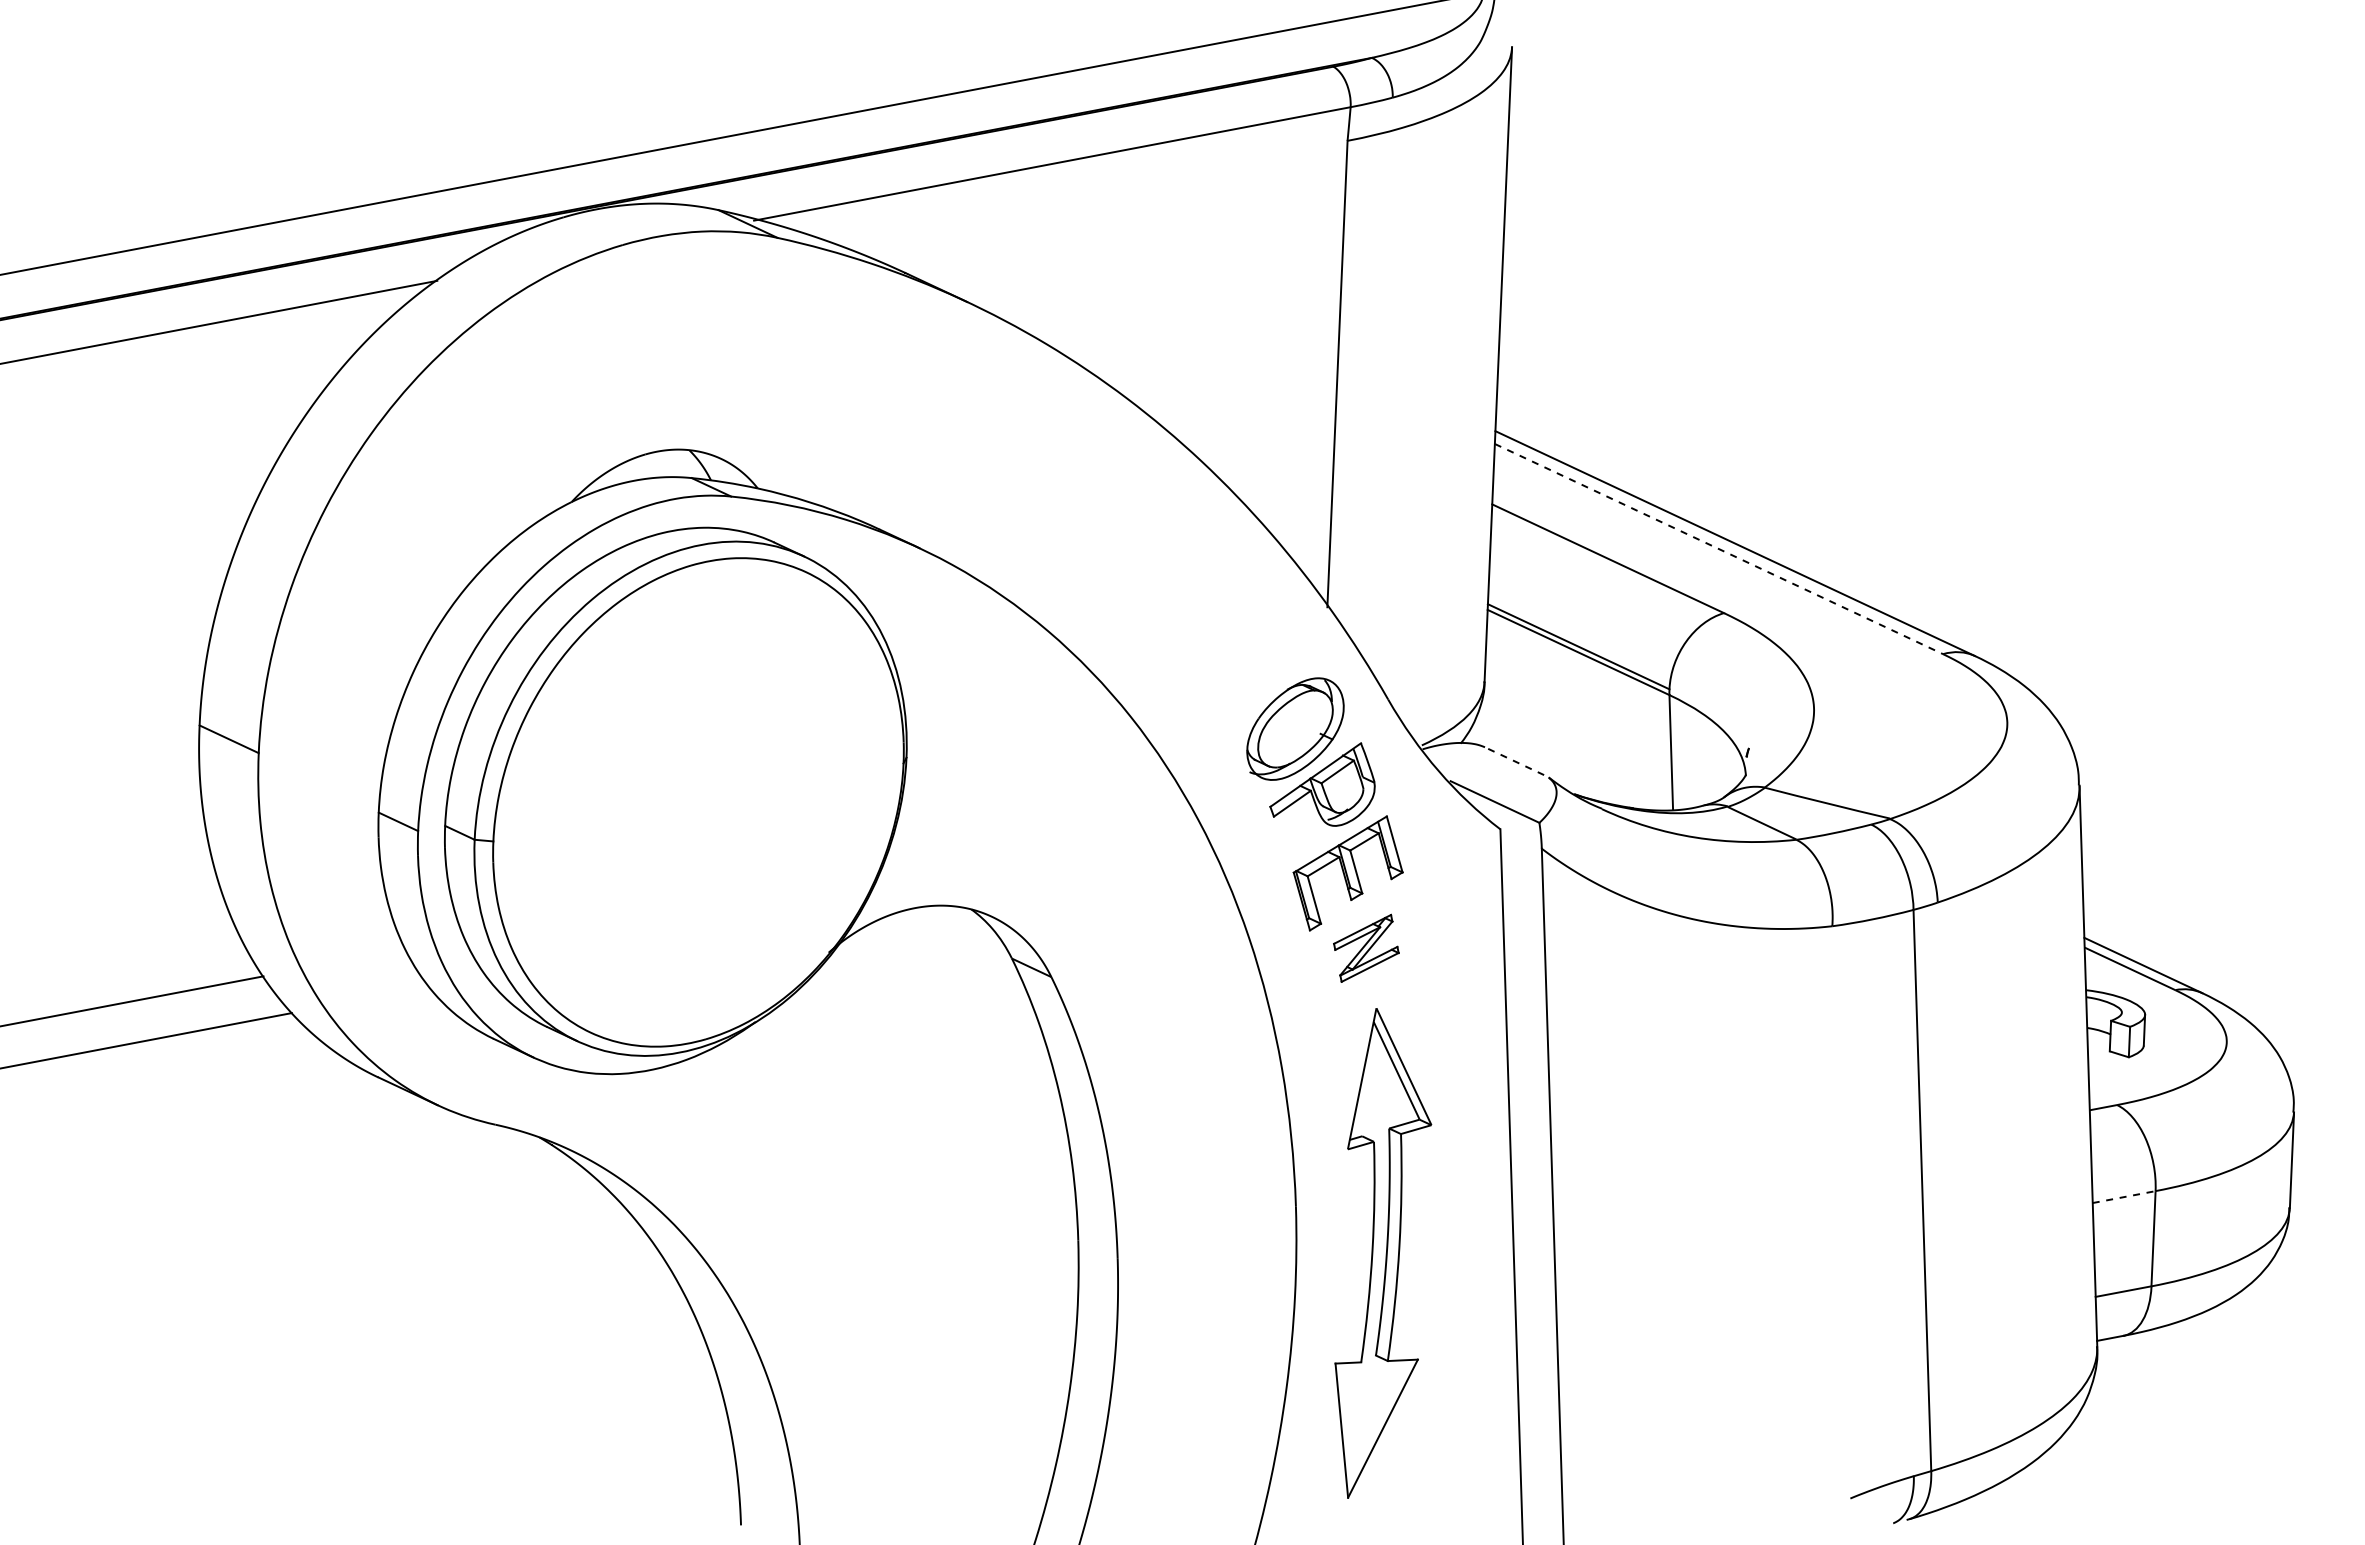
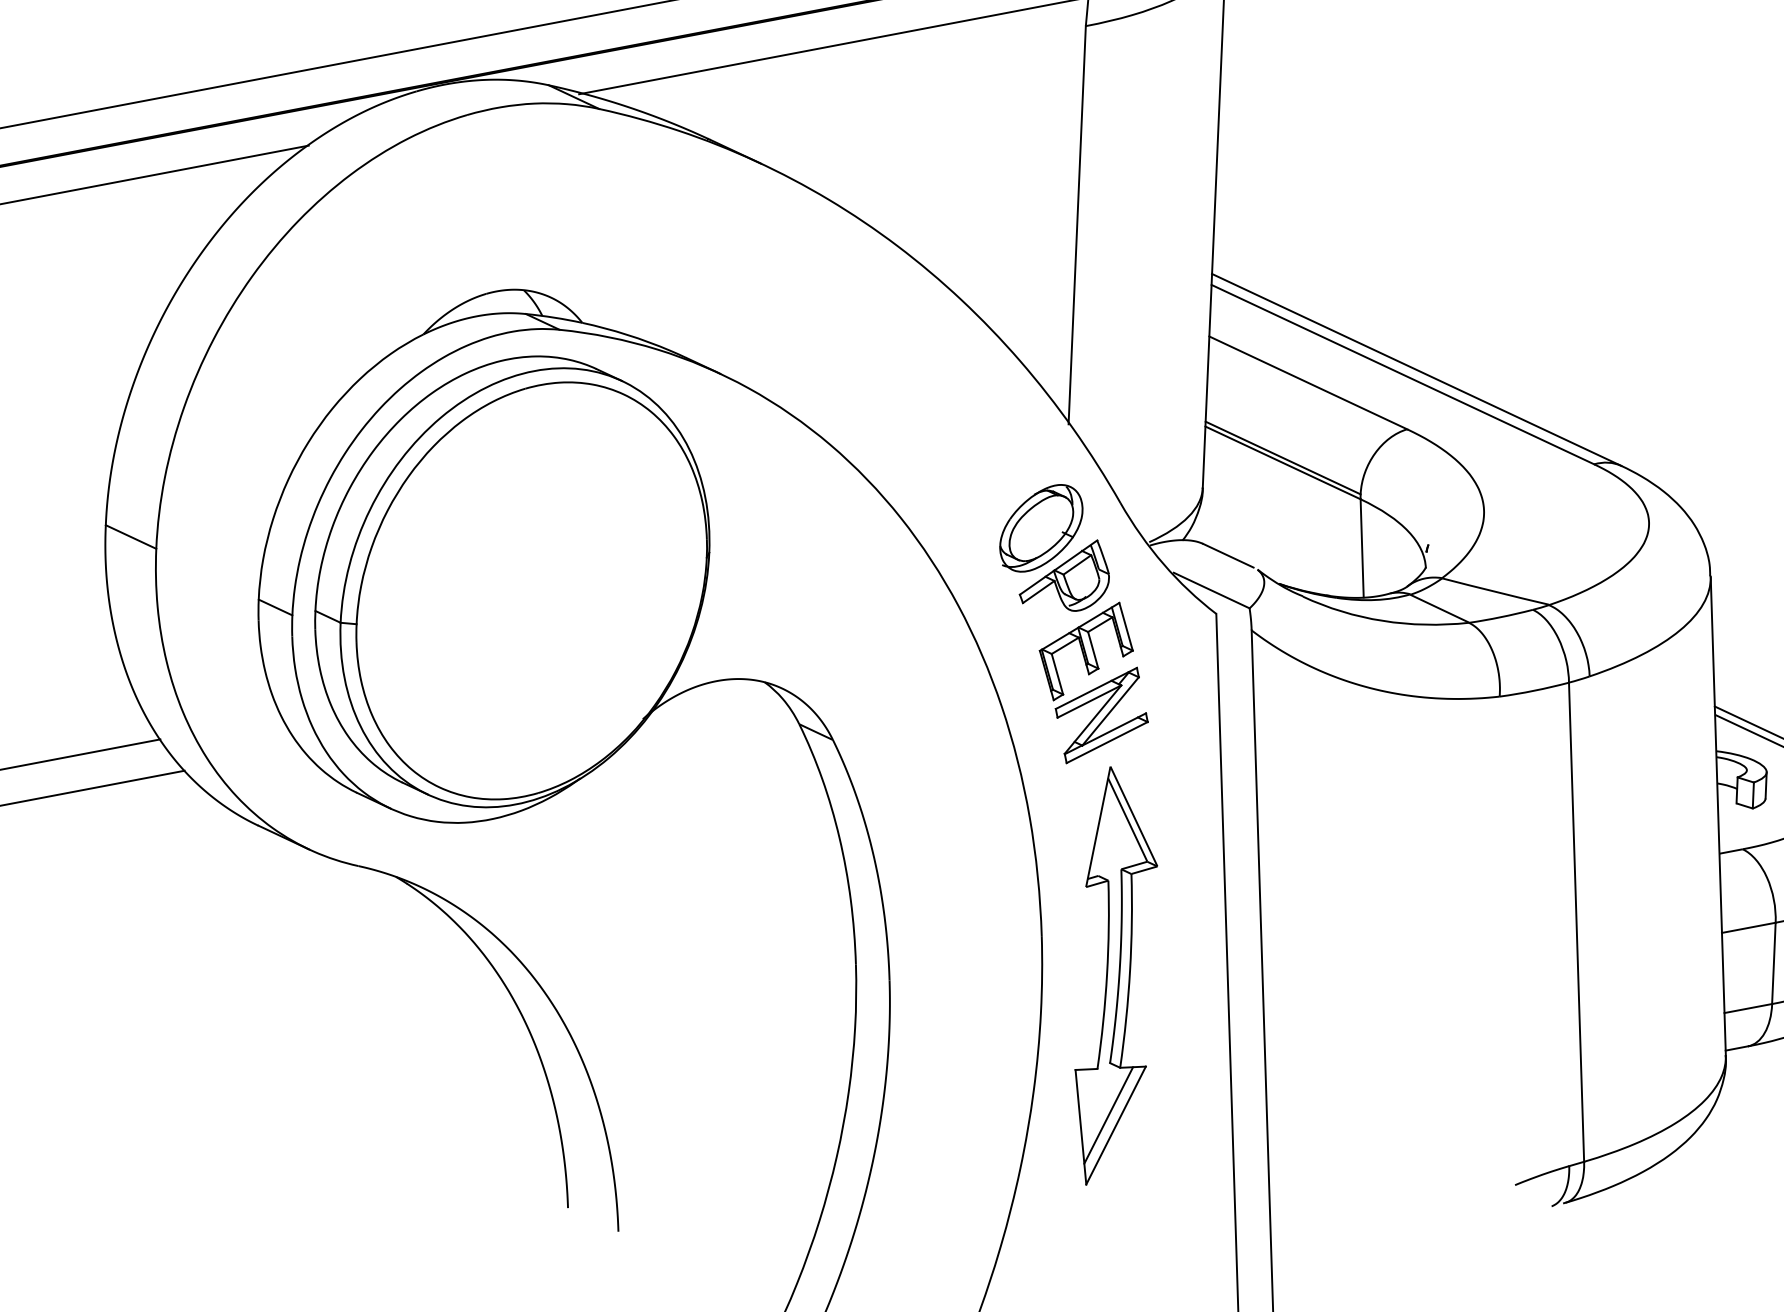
line: (1718, 549) -> (1402, 374), dashed -> solid
line: (1514, 761) -> (1228, 555), dashed -> solid
part: (1366, 948) -> (1101, 715), size x1.67
line: (2124, 1197) -> (1749, 928), dashed -> solid
line: (1373, 1416) -> (1107, 1115), added

